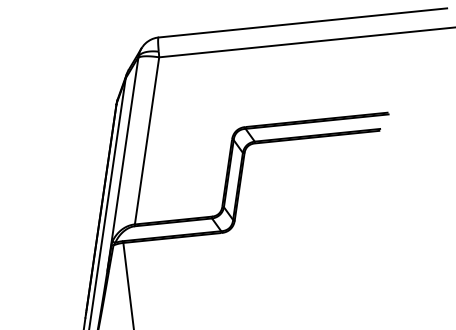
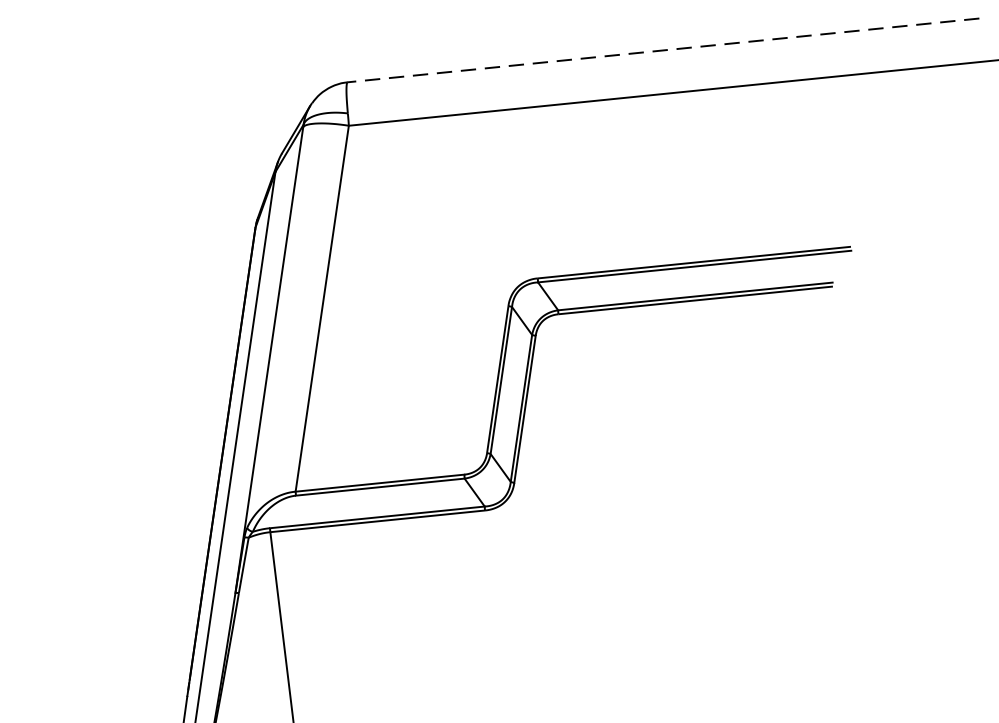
line: (302, 22) -> (662, 49), solid -> dashed

